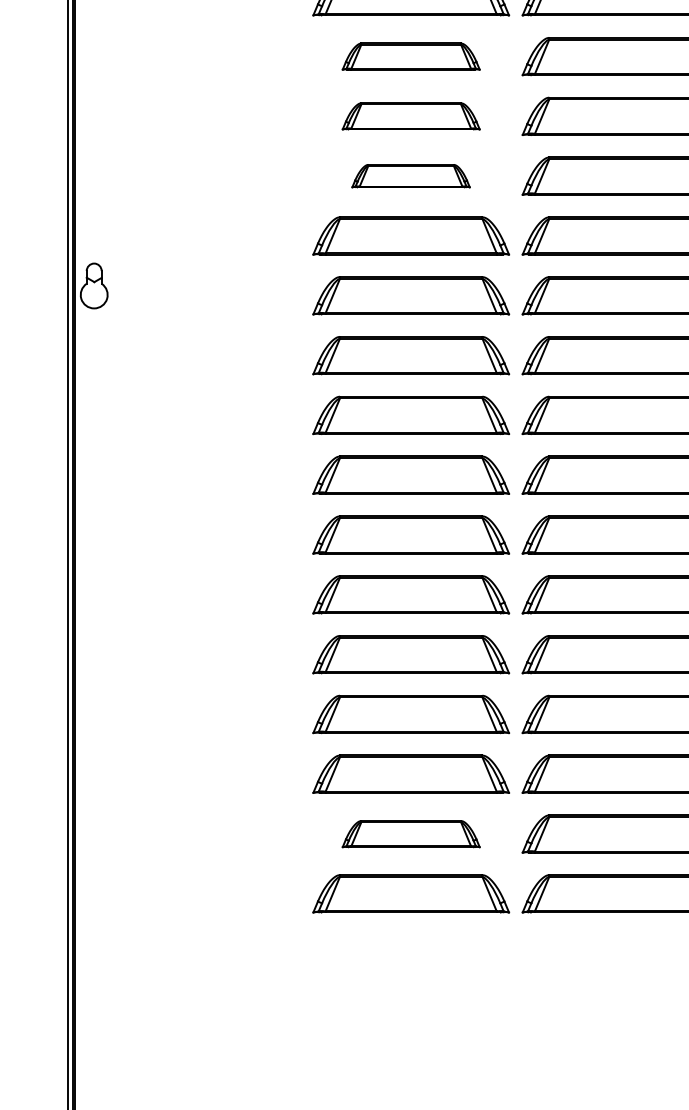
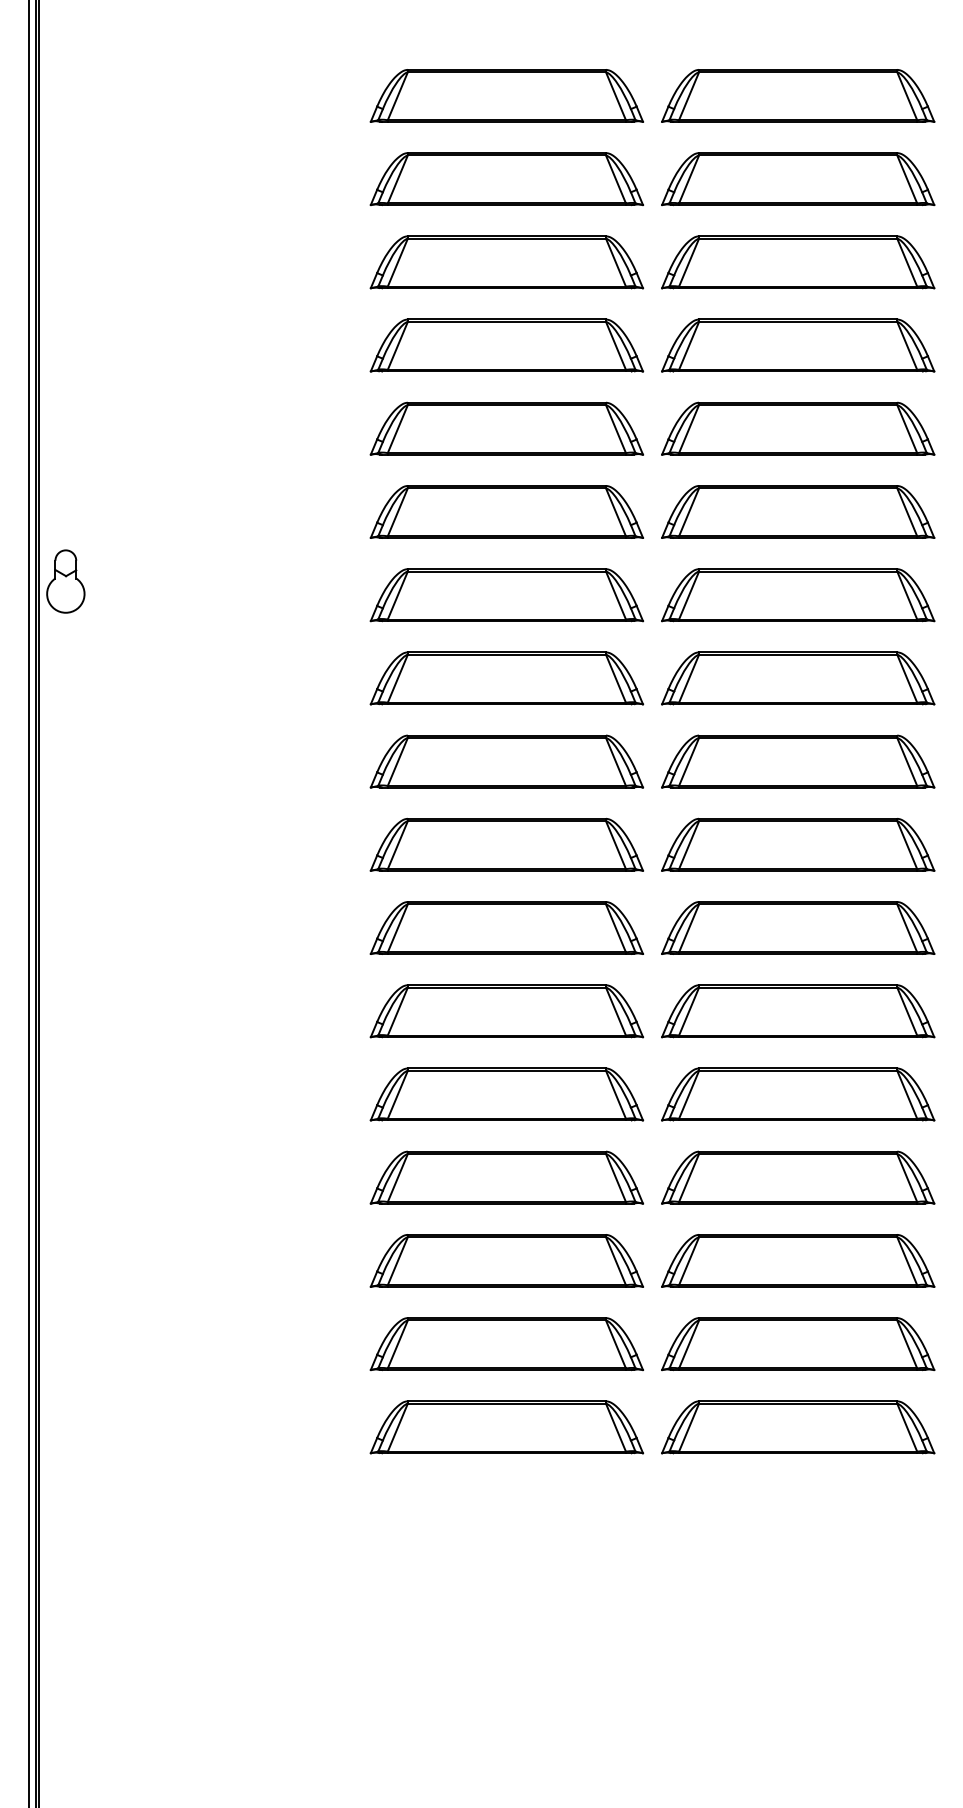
part: (410, 56) -> (506, 262), size x1.43
part: (410, 116) -> (506, 345), size x1.43
part: (410, 175) -> (506, 428), size x1.67
part: (410, 834) -> (506, 1344), size x1.43

